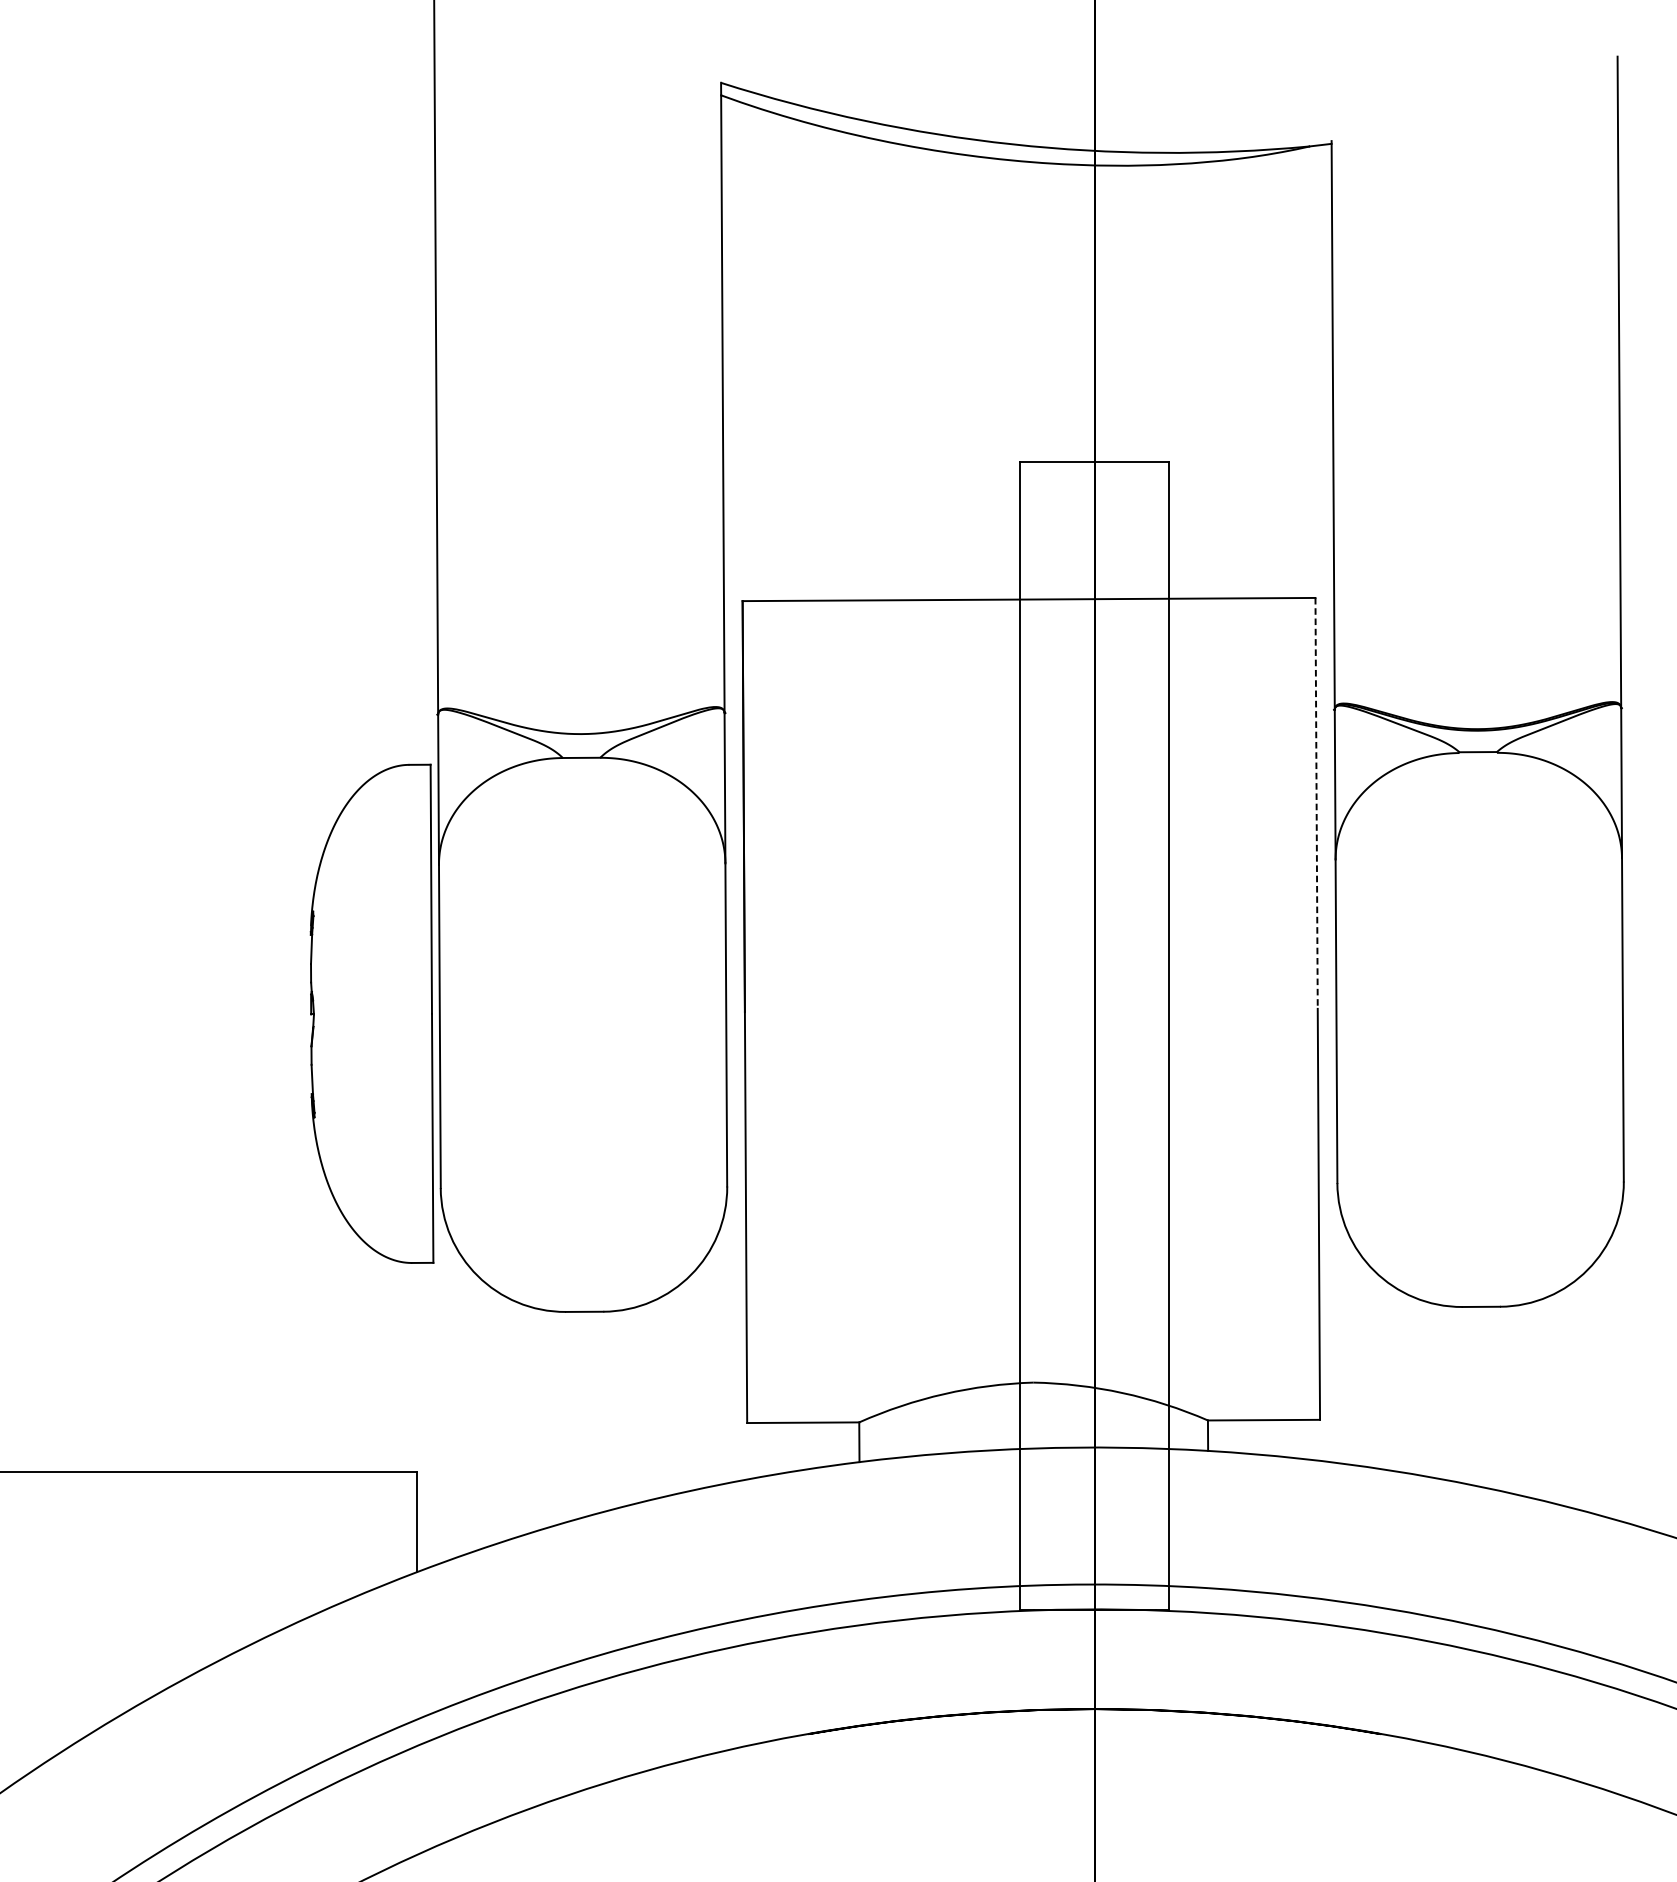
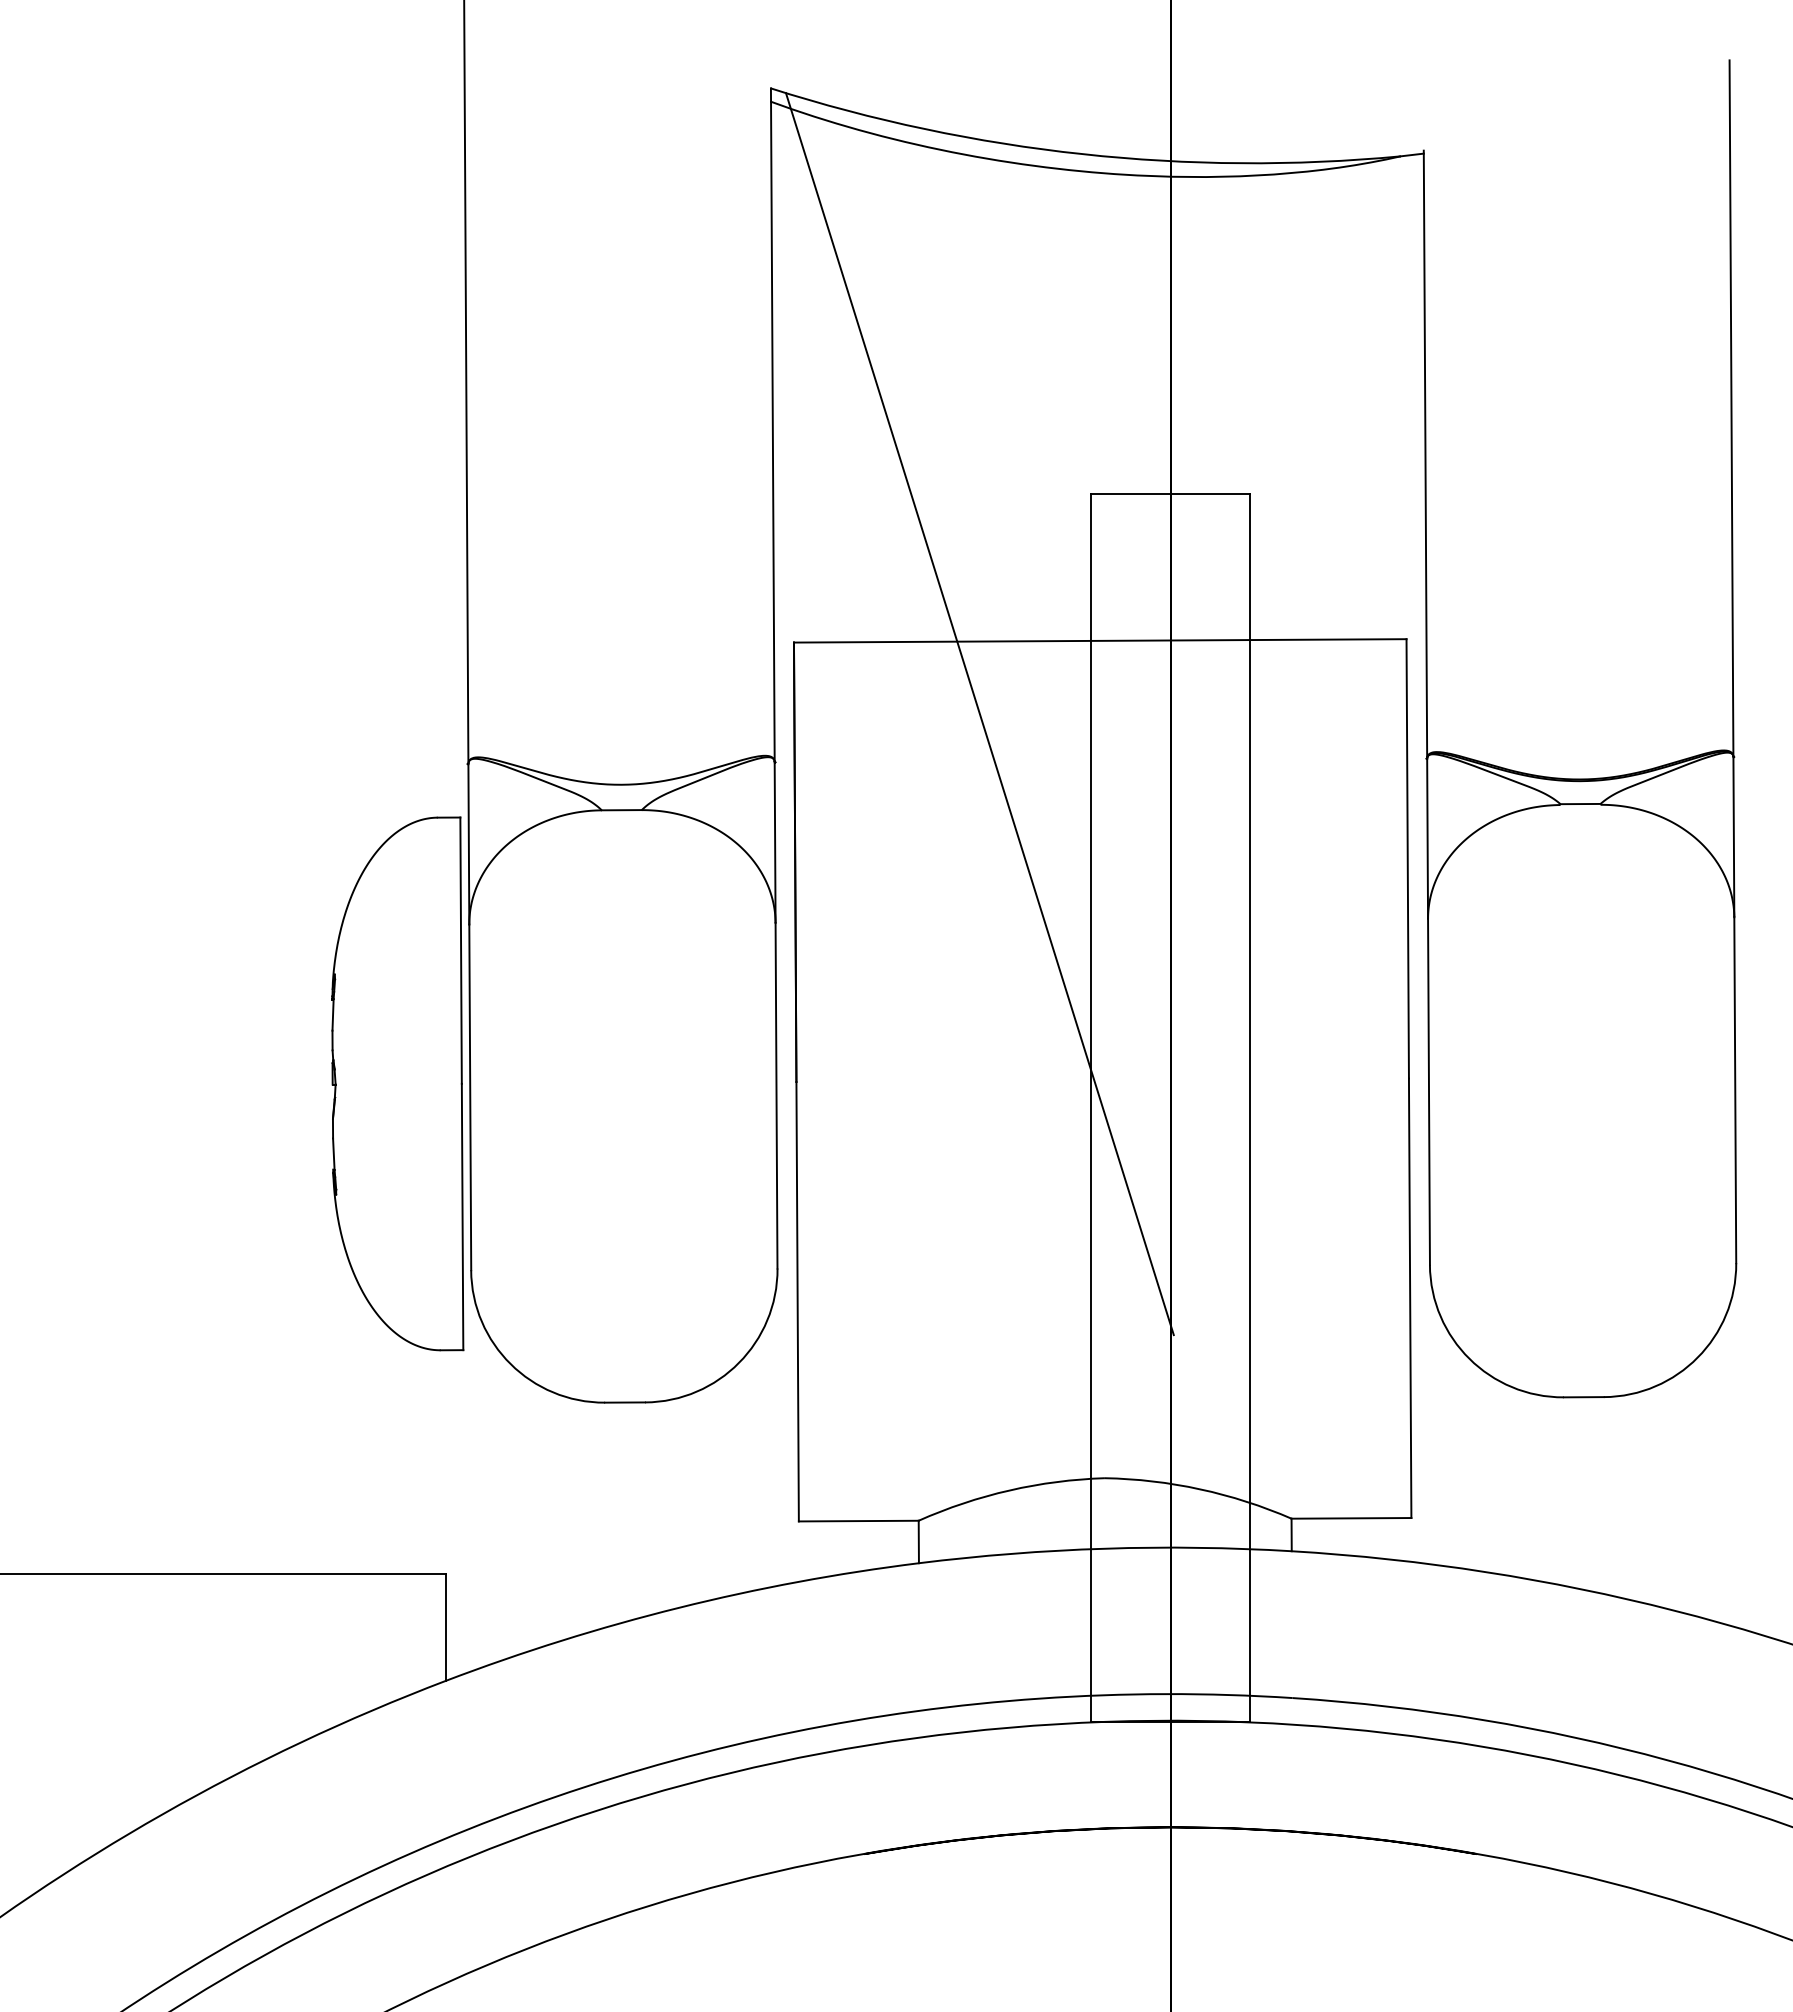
line: (916, 668) -> (979, 714), added
line: (1316, 803) -> (1407, 858), dashed -> solid

